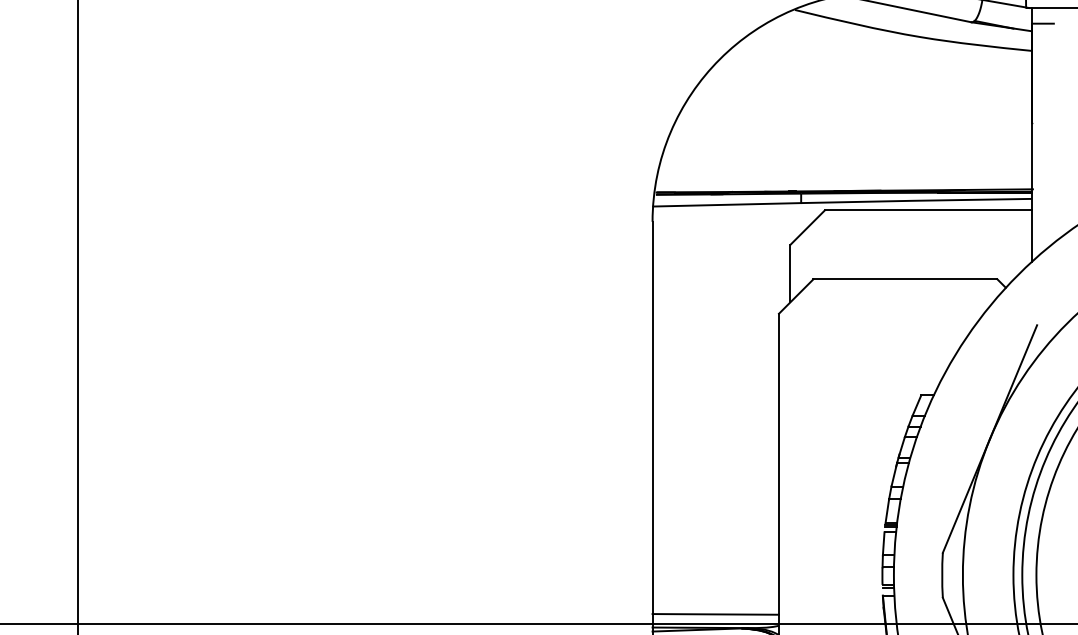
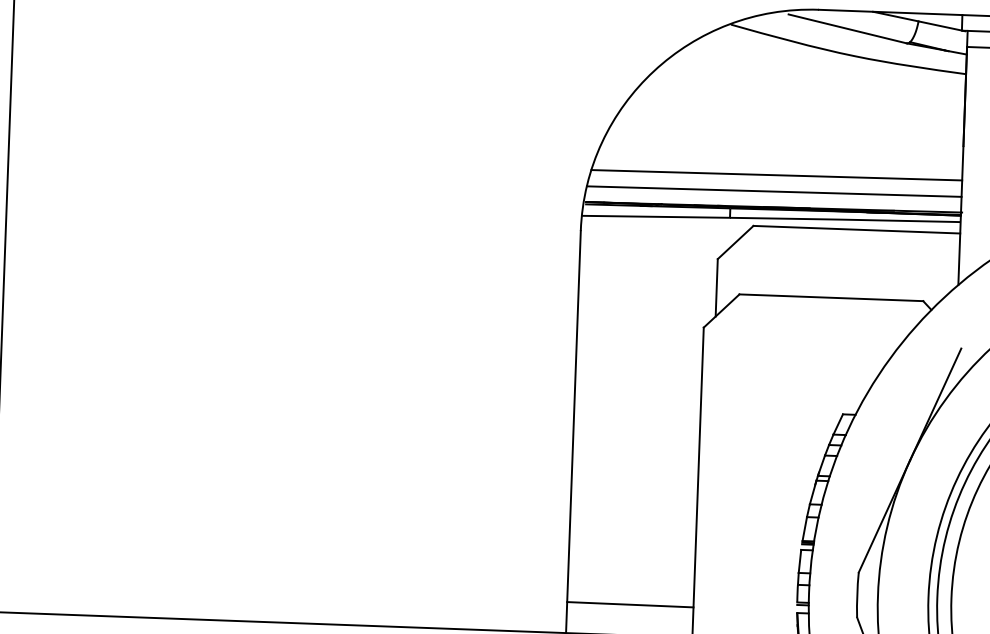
line: (845, 158) -> (775, 174), added
line: (844, 174) -> (774, 190), added
line: (715, 614) -> (630, 604), moved

